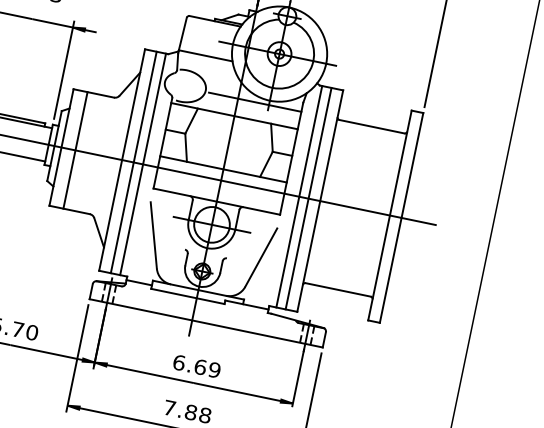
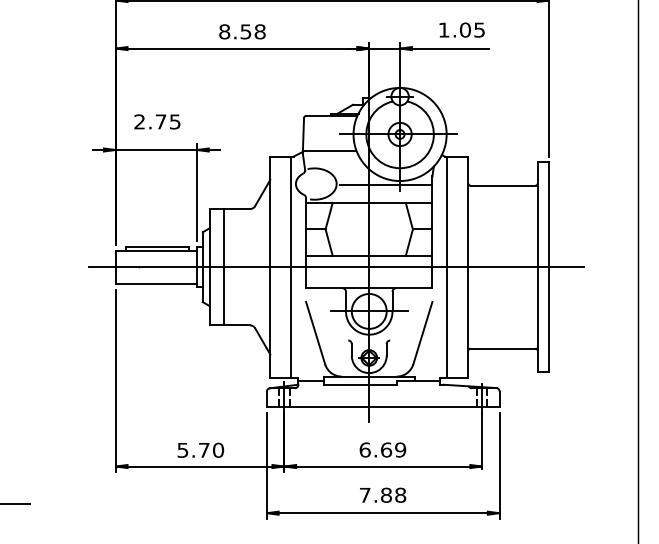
line: (133, 161) -> (281, 266), removed
line: (308, 197) -> (456, 266), removed

